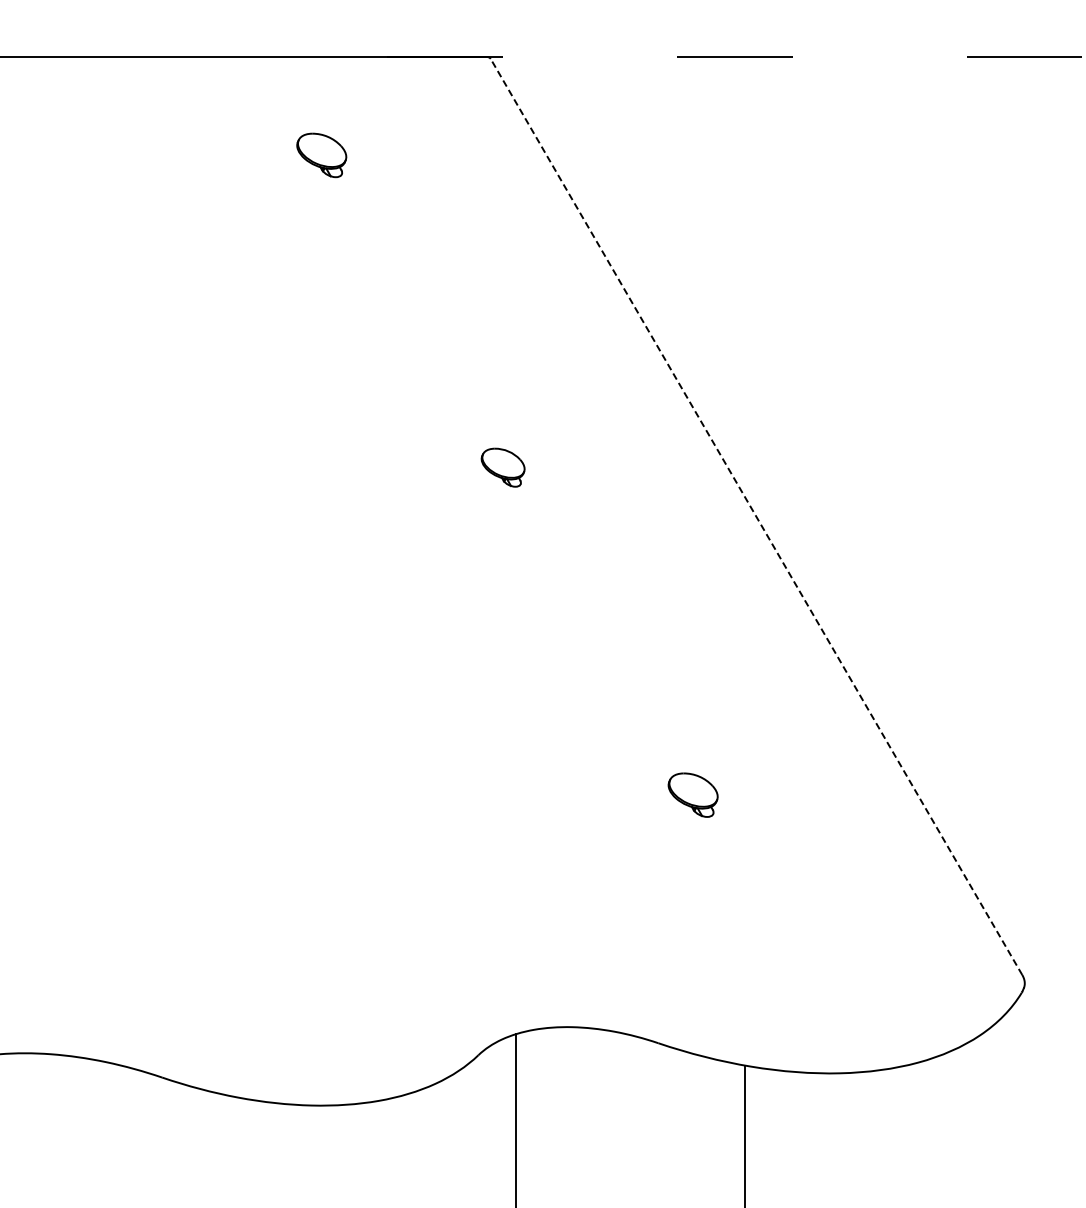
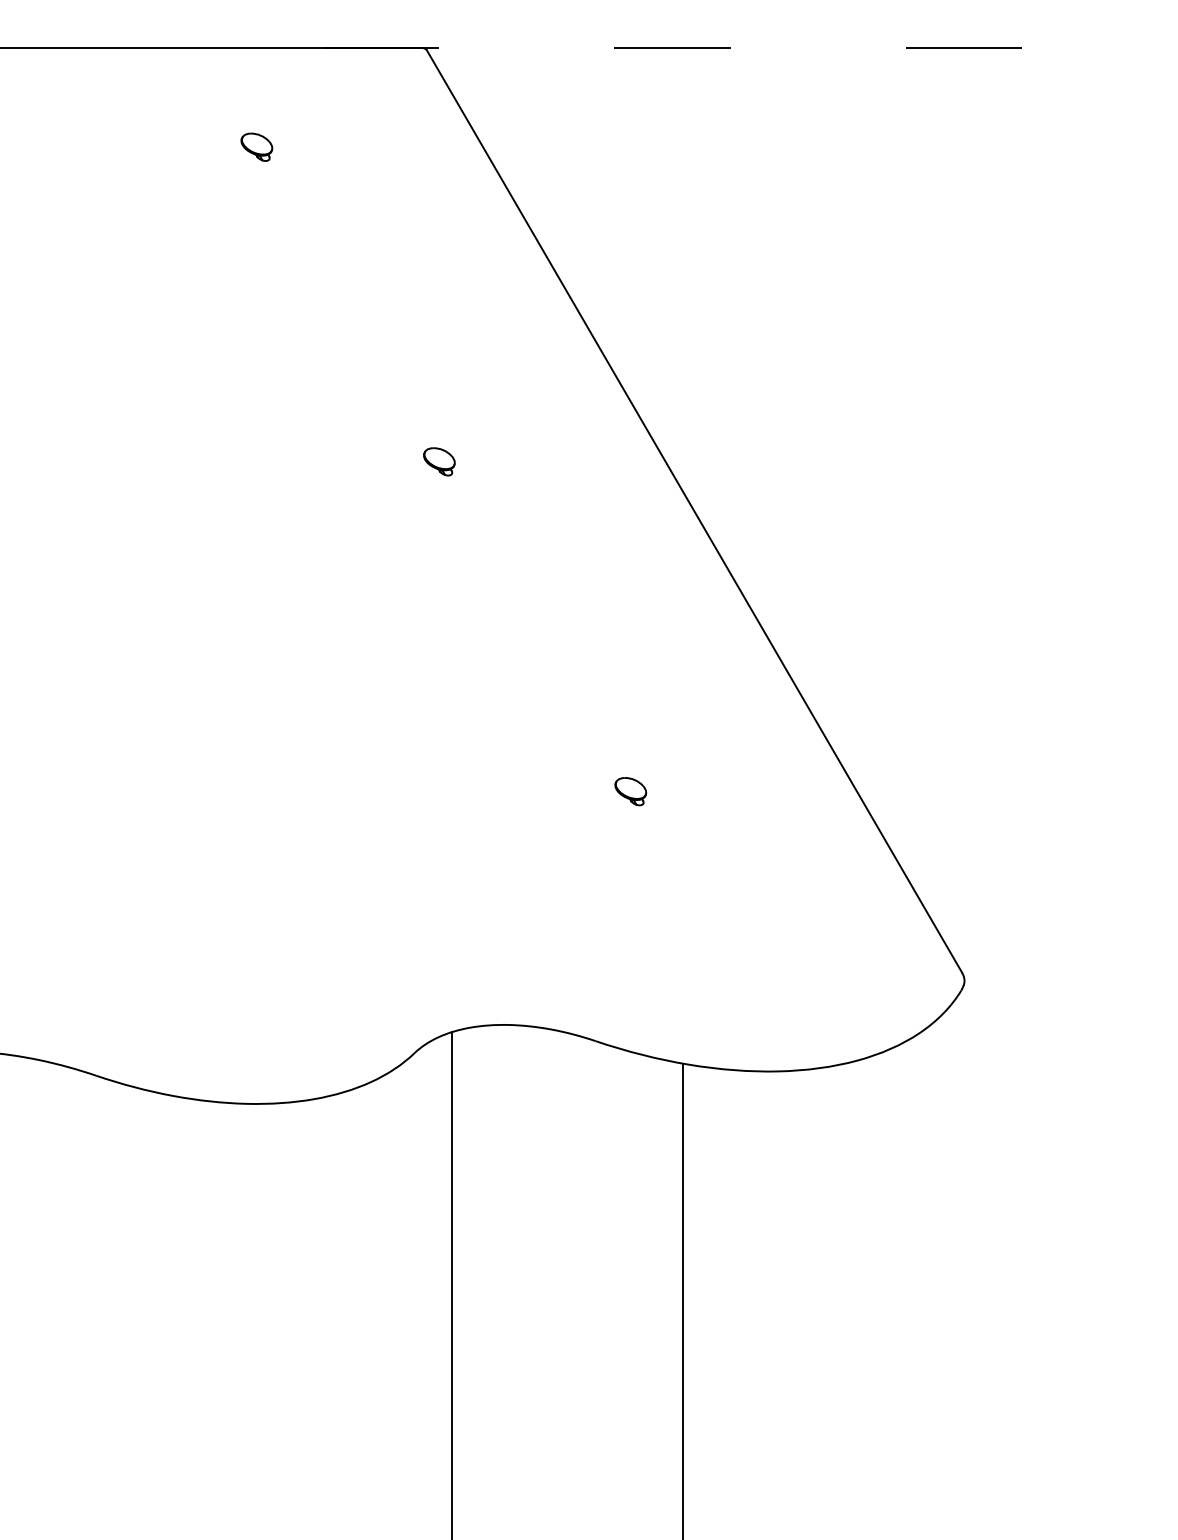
part: (321, 154) -> (256, 146), size x0.62
part: (503, 467) -> (439, 461), size x0.71
line: (756, 516) -> (694, 510), dashed -> solid
part: (693, 795) -> (630, 791), size x0.62

